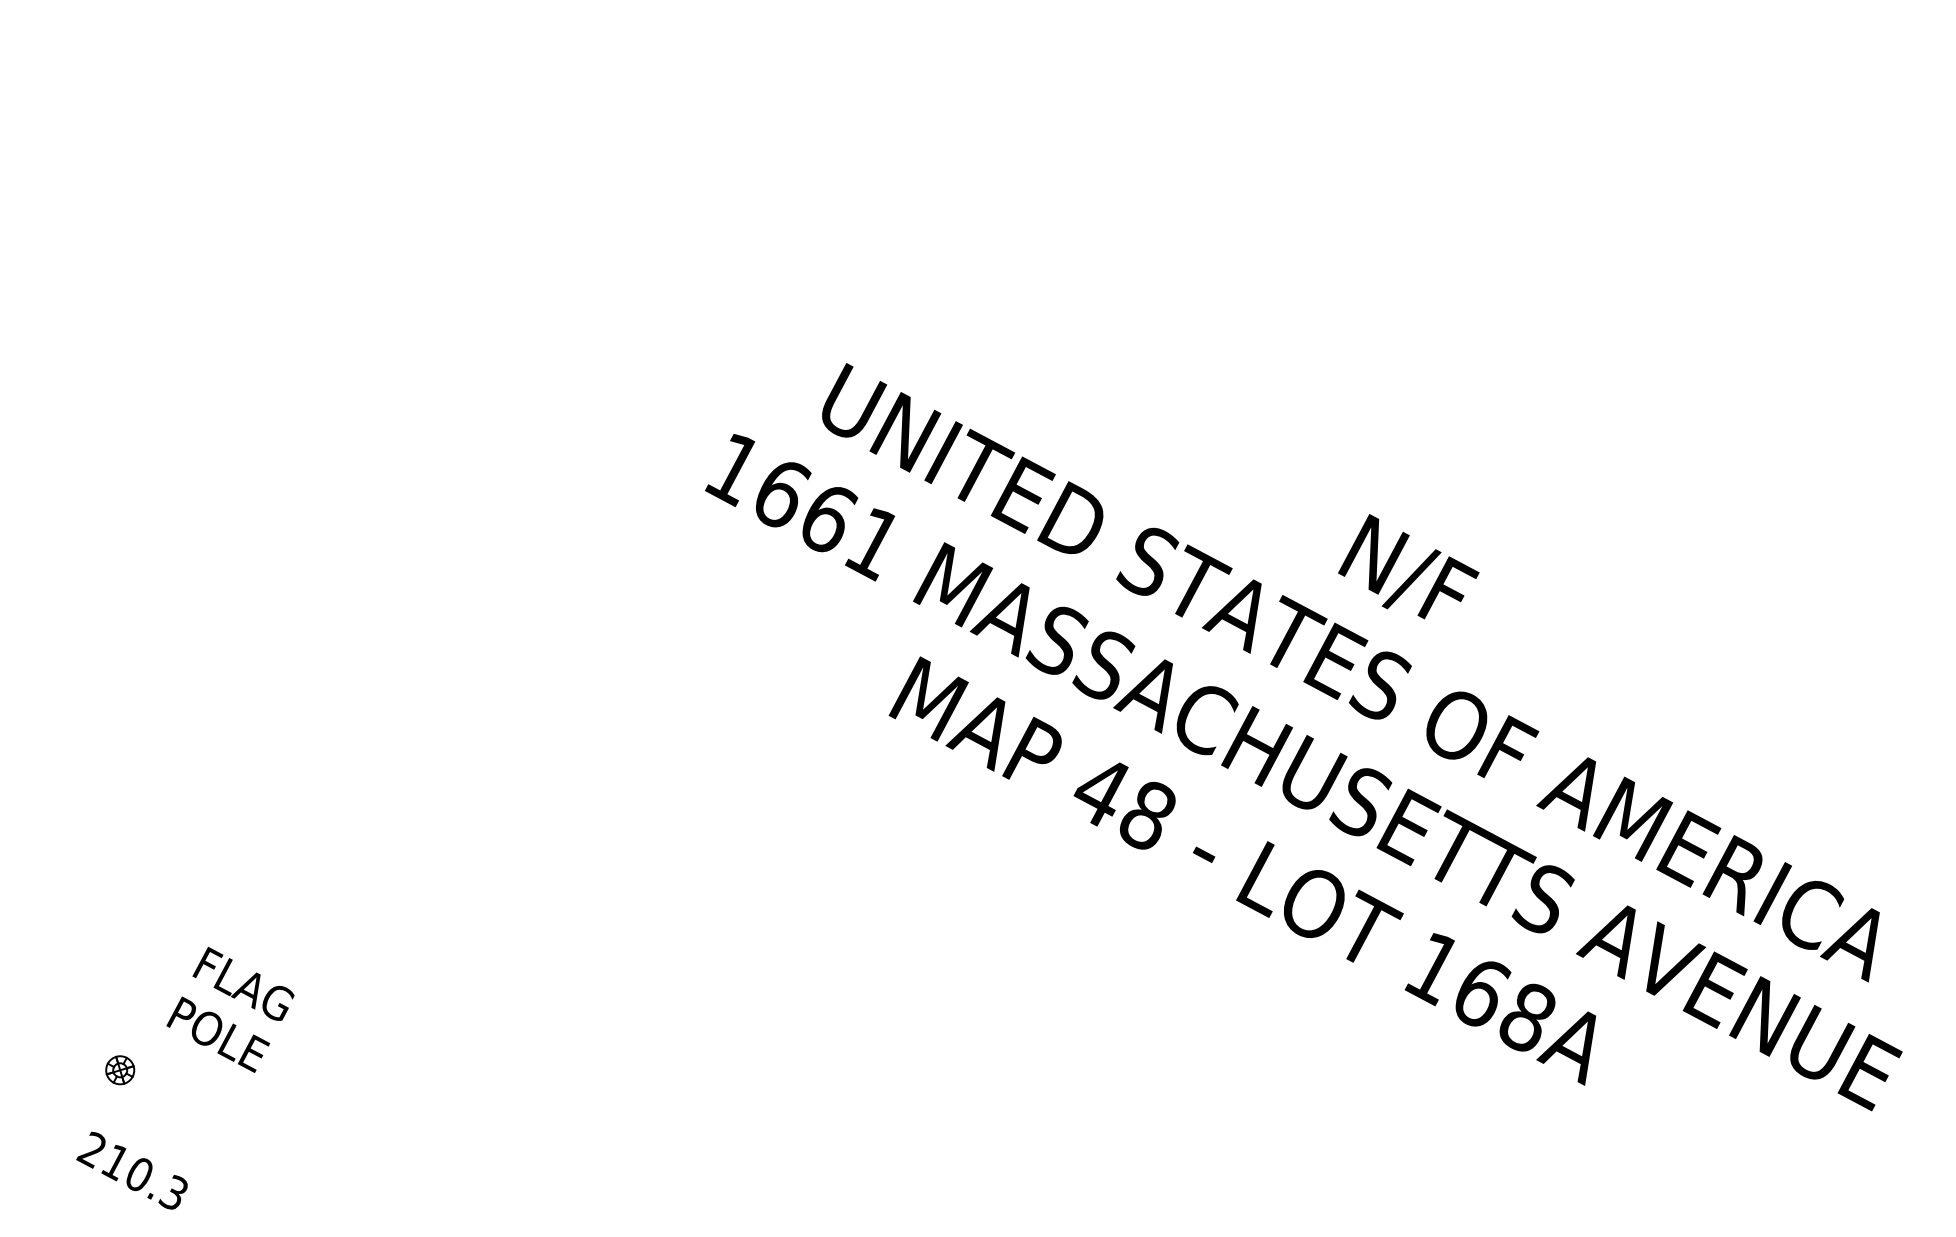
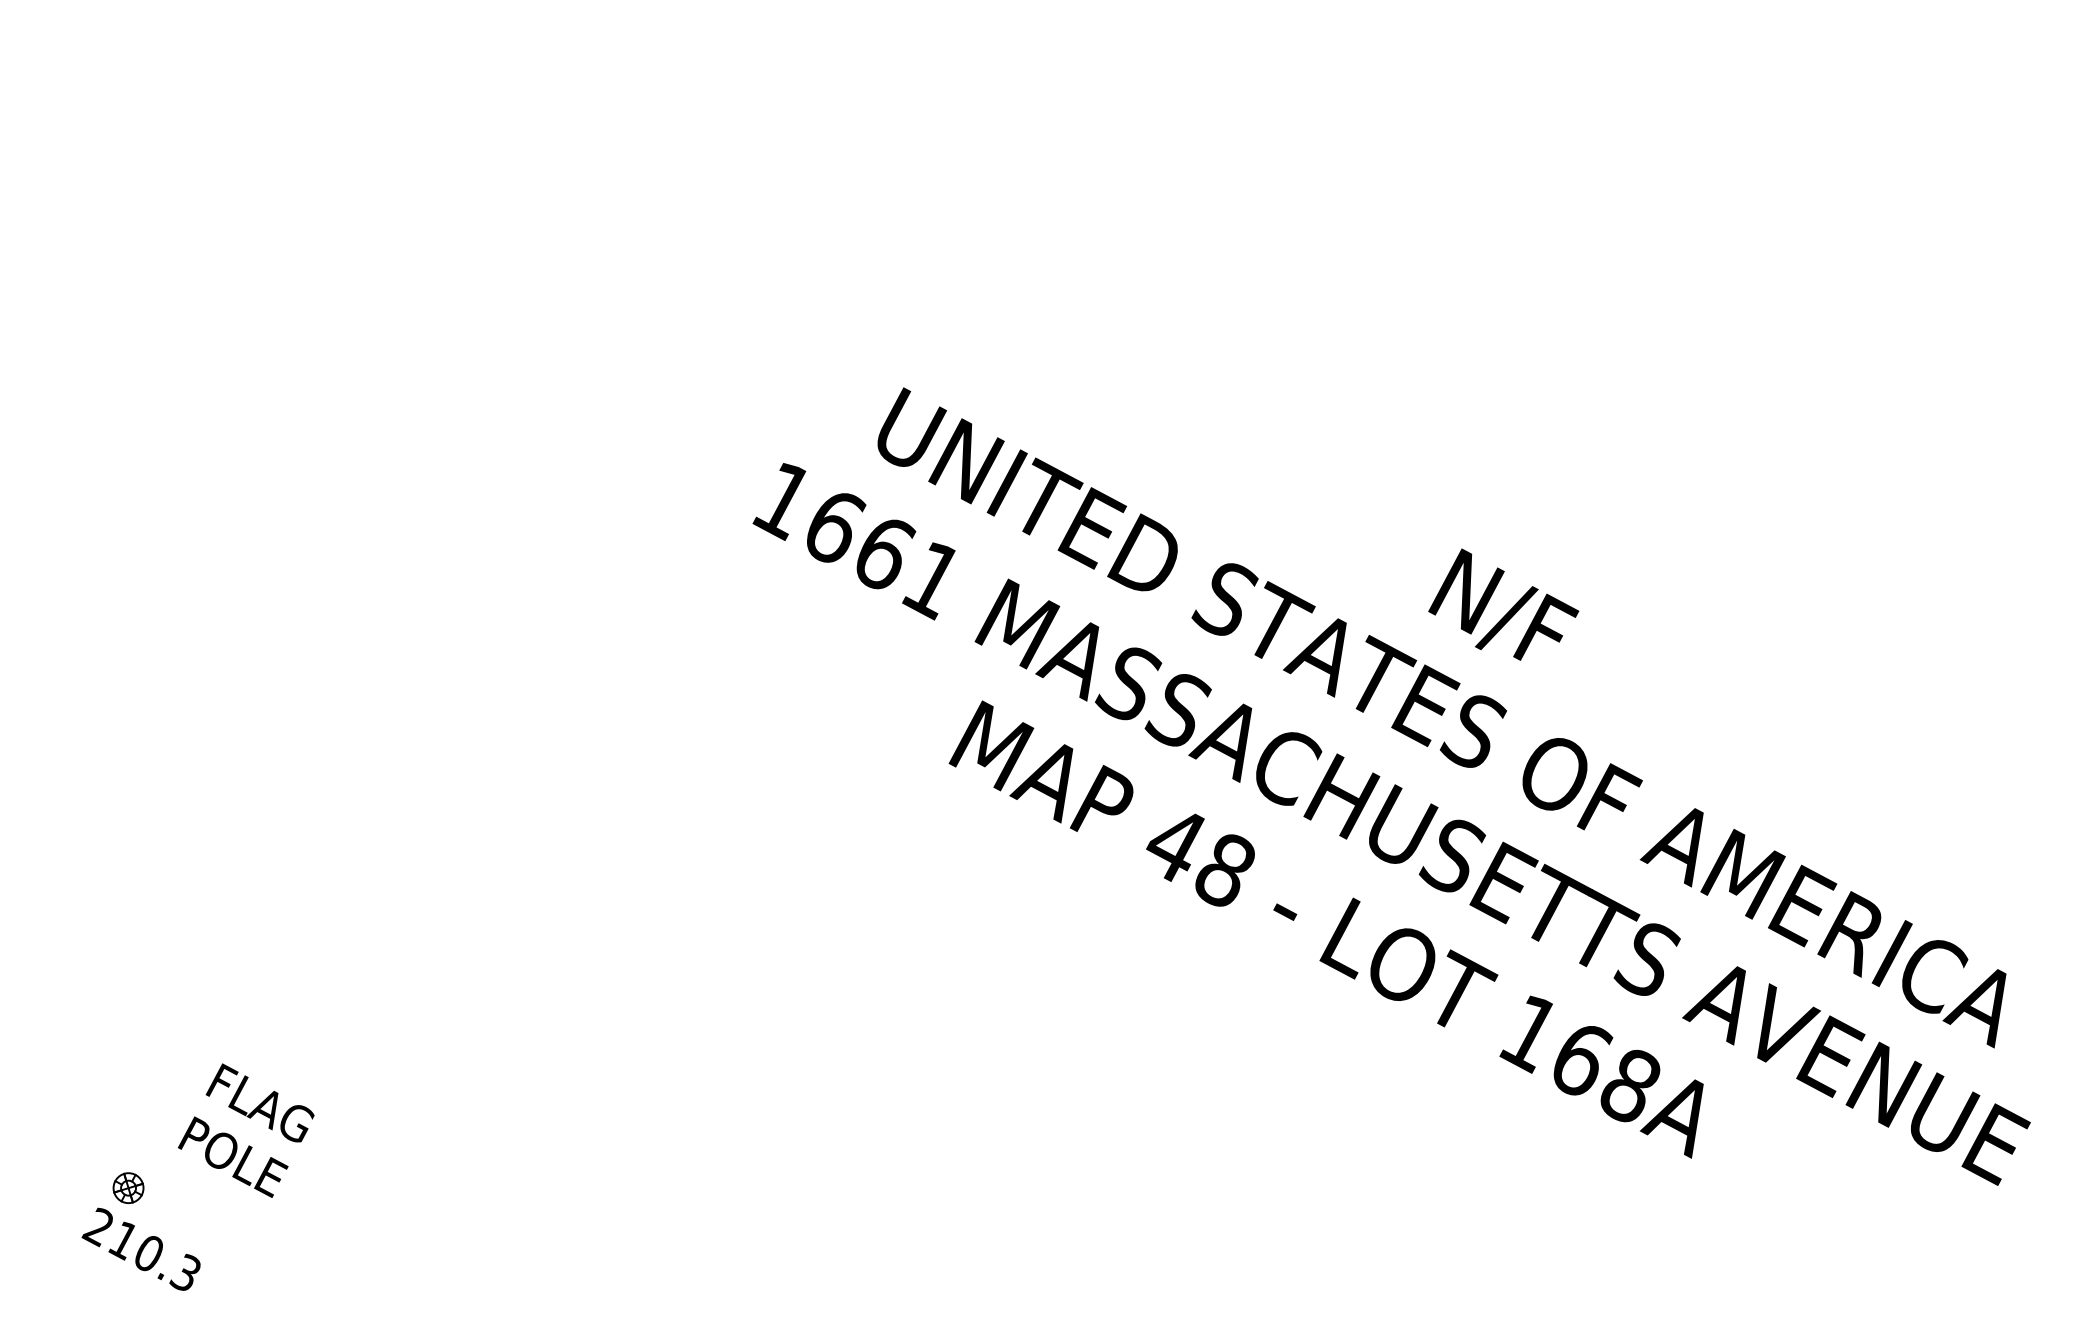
text: (230, 1009) -> (246, 1130), moved
part: (120, 1069) -> (128, 1187), moved

